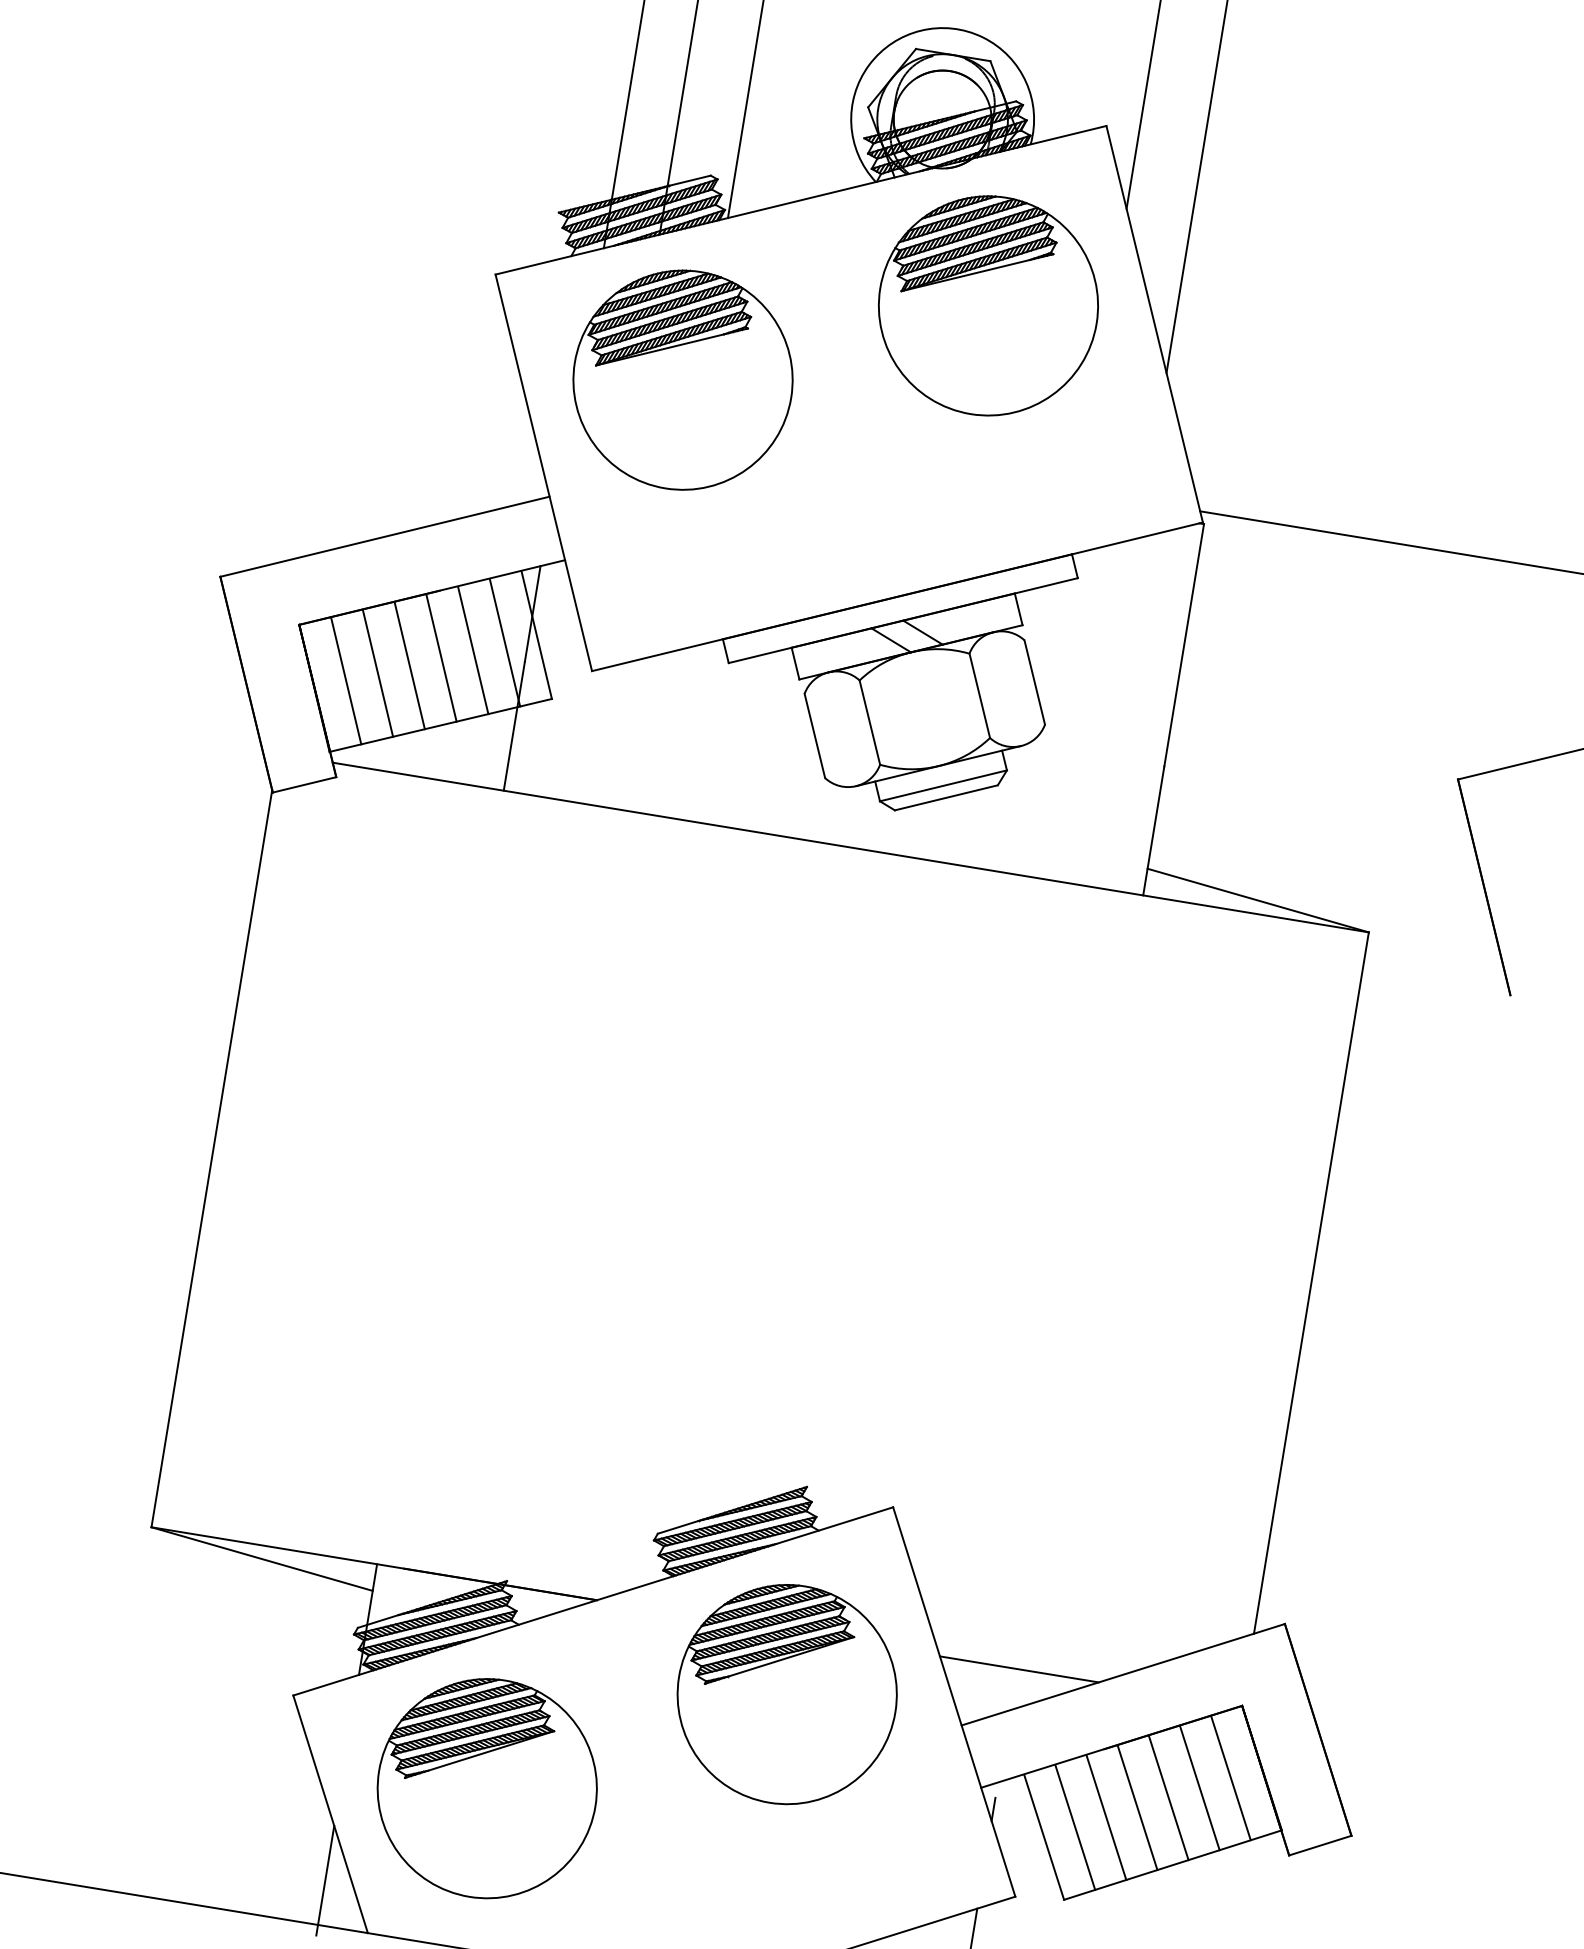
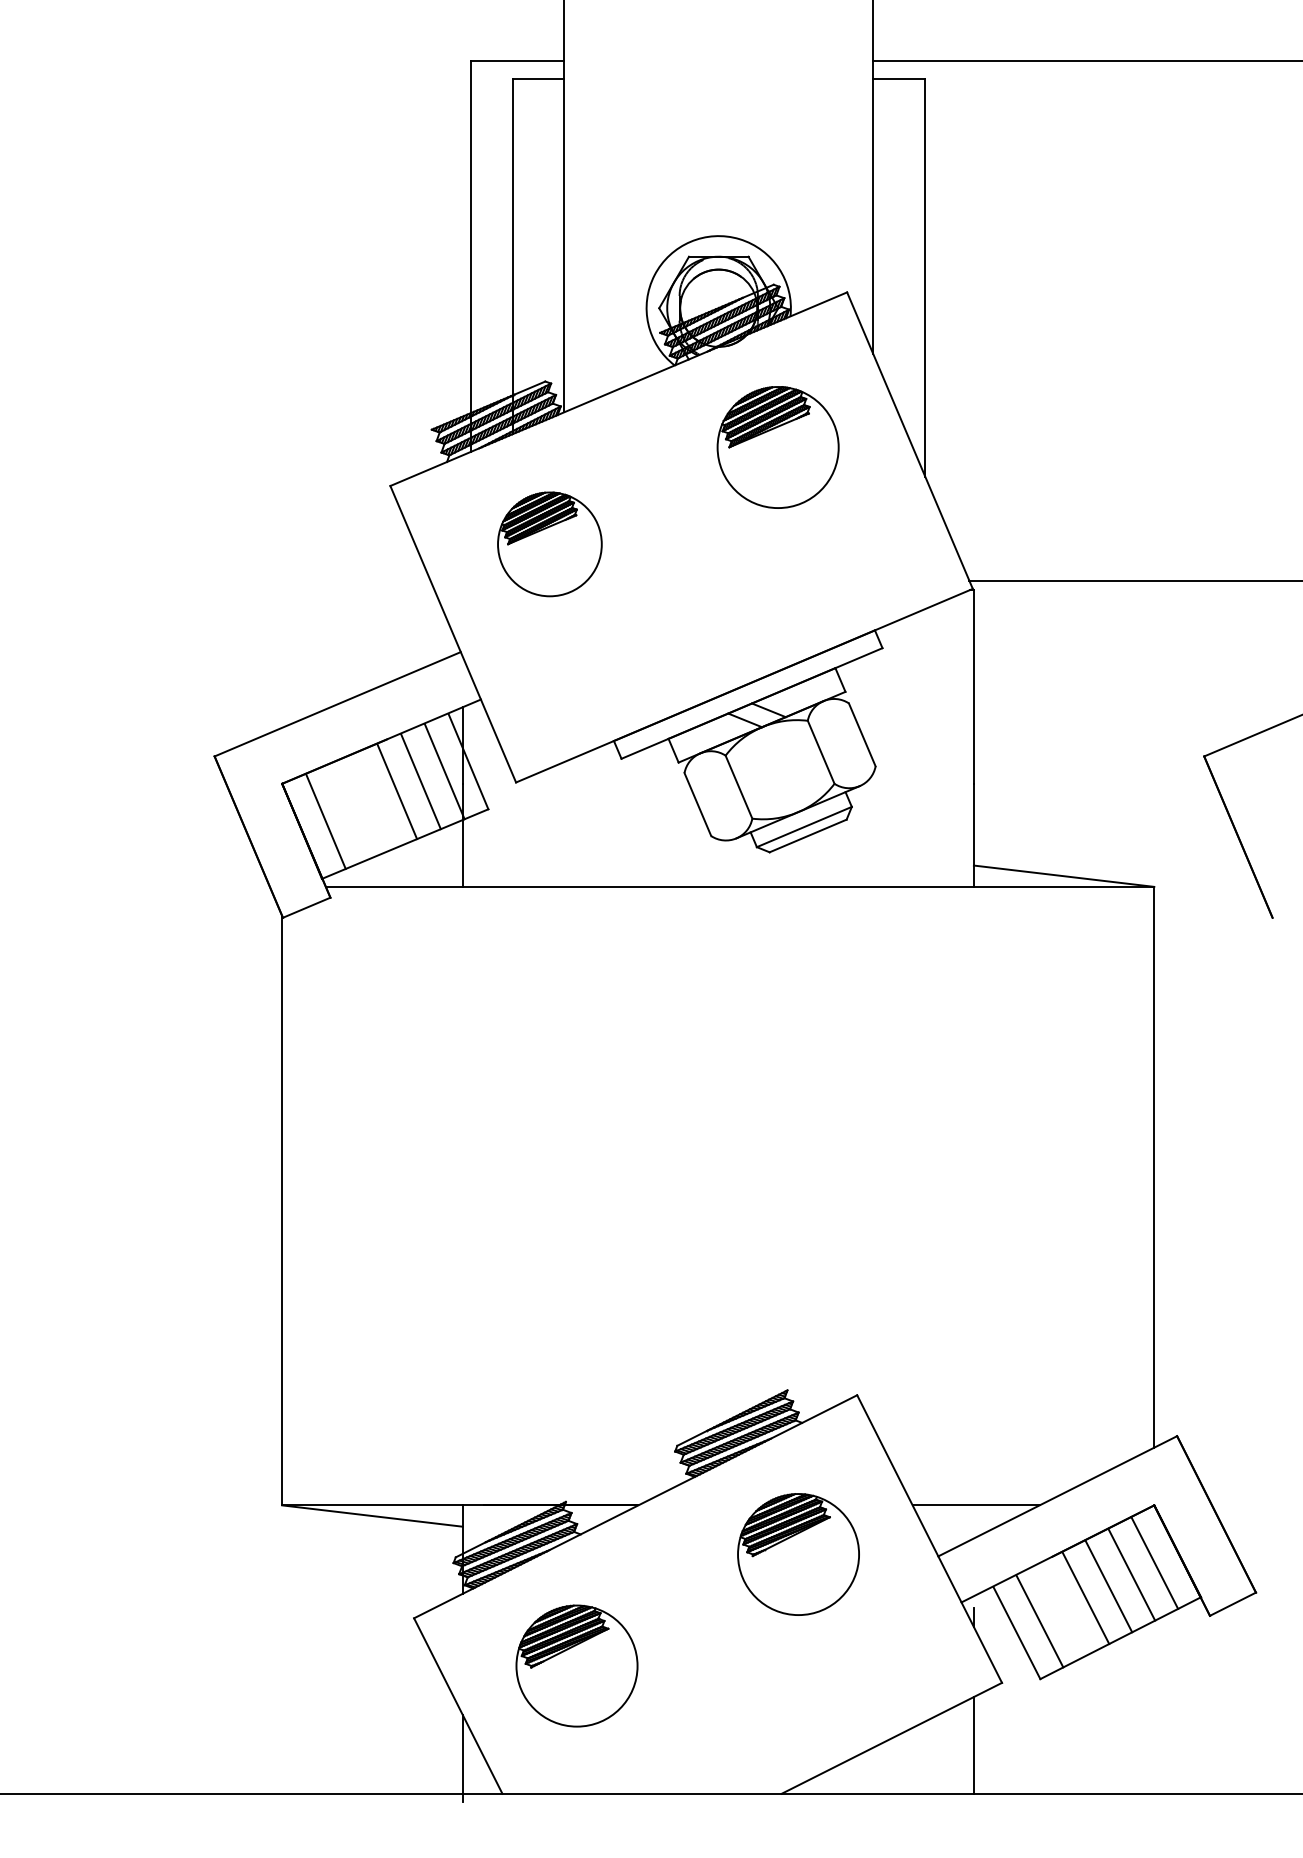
part: (987, 305) -> (777, 447), size x0.7
part: (682, 380) -> (549, 544), size x0.6
line: (409, 665) -> (373, 801), removed
line: (377, 673) -> (349, 811), removed
part: (787, 1694) -> (798, 1554), size x0.7
part: (486, 1787) -> (576, 1665), size x0.7
line: (1106, 1817) -> (1062, 1609), removed

